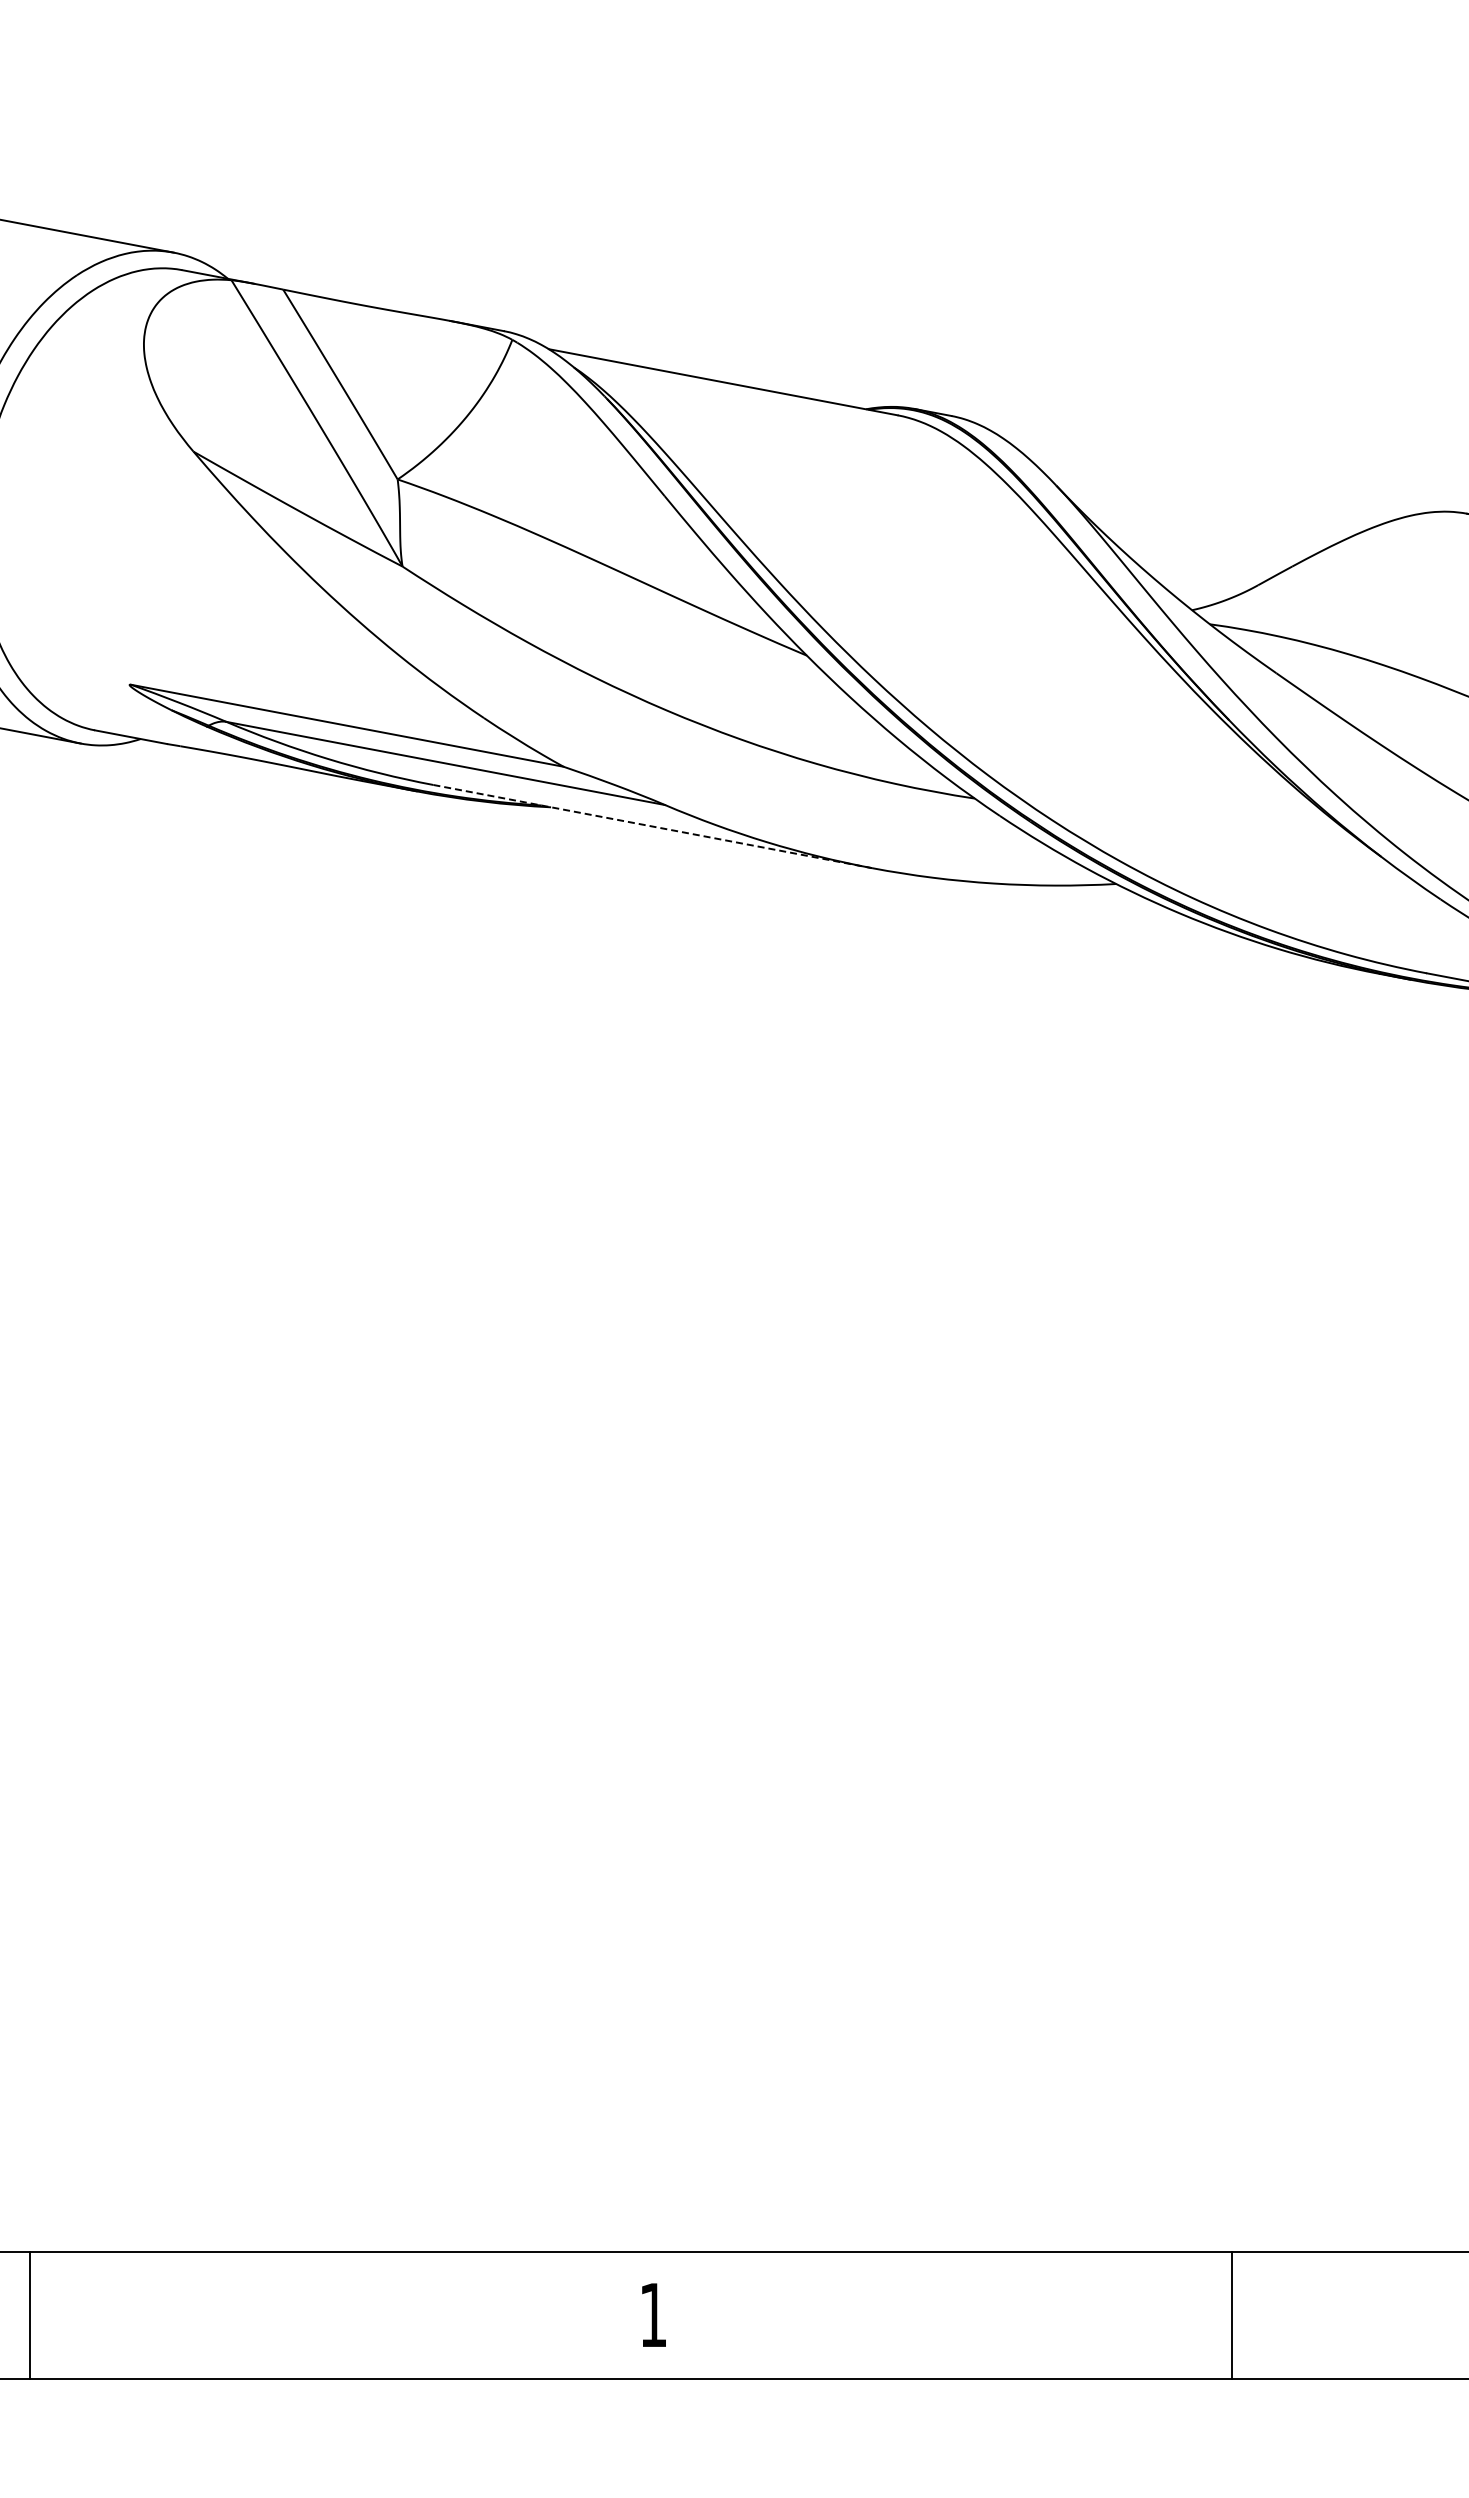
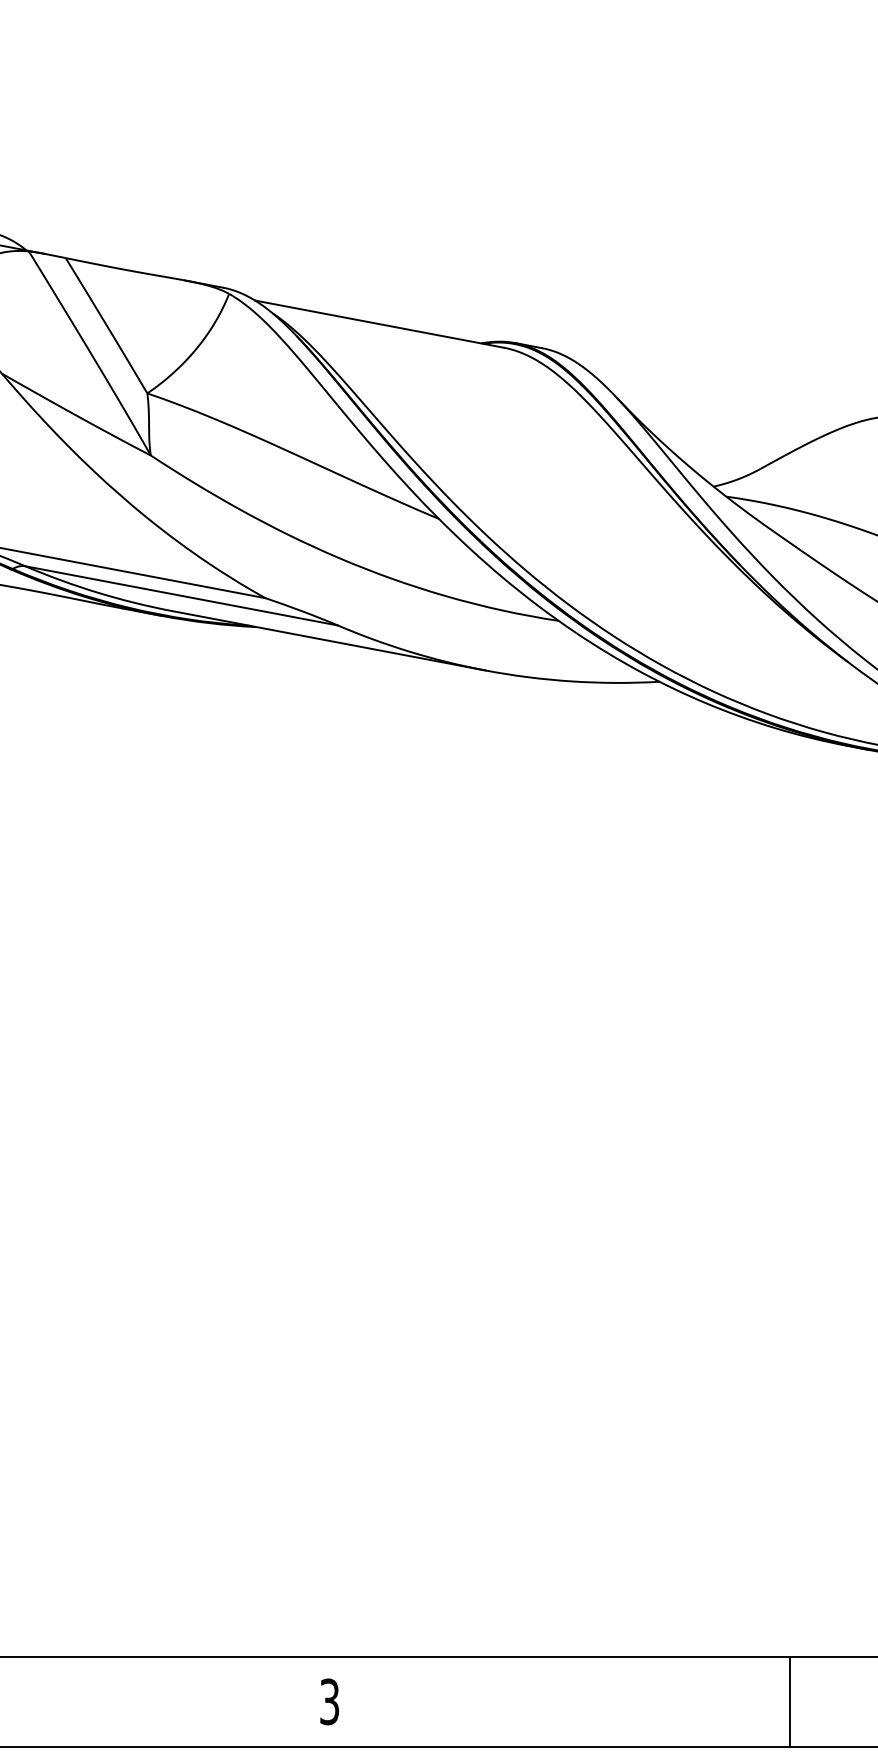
line: (653, 826) -> (329, 640), dashed -> solid
line: (1231, 2314) -> (790, 1701), moved
text: (653, 2315) -> (329, 1702), 1 -> 3

